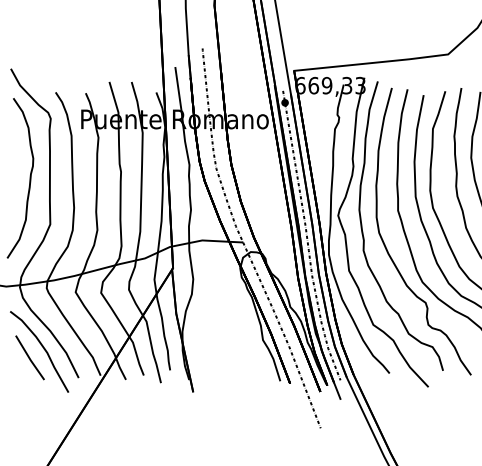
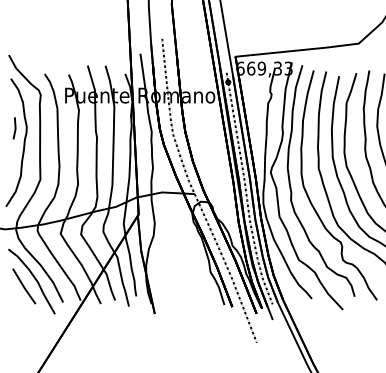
line: (17, 160) -> (14, 128), added

